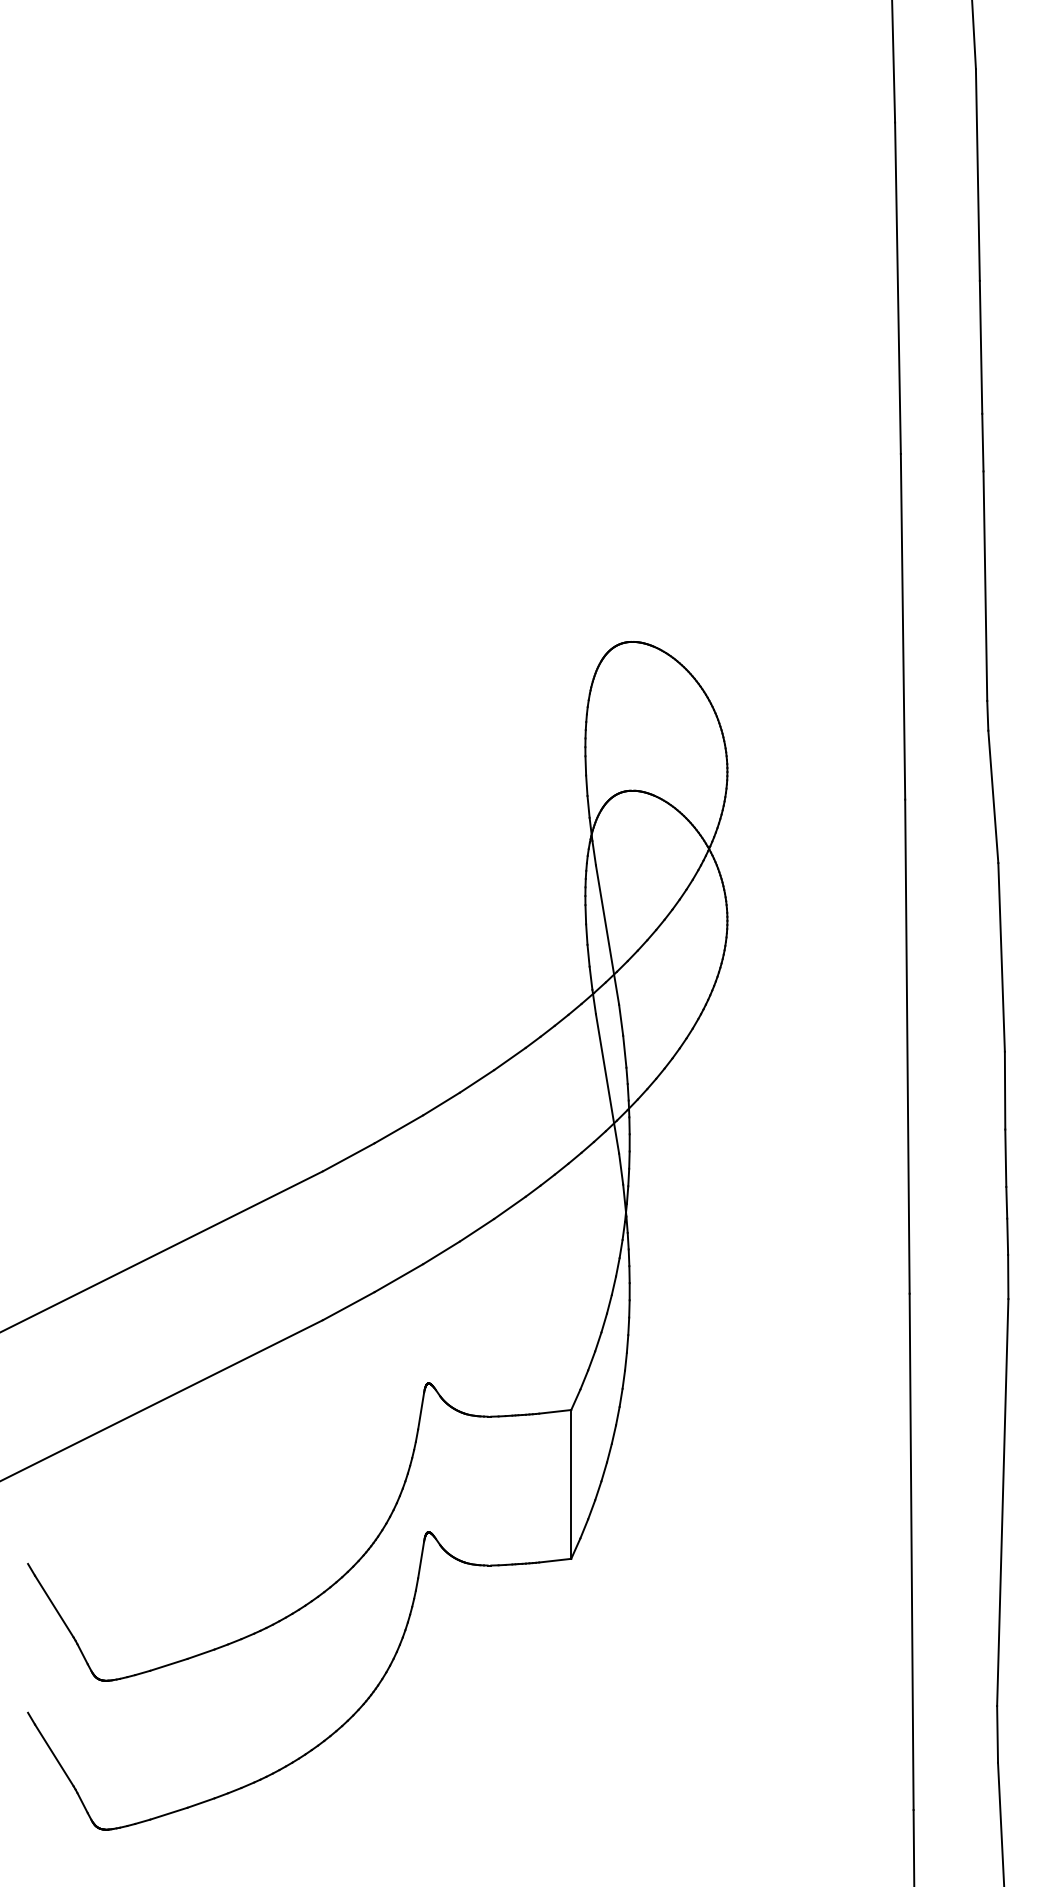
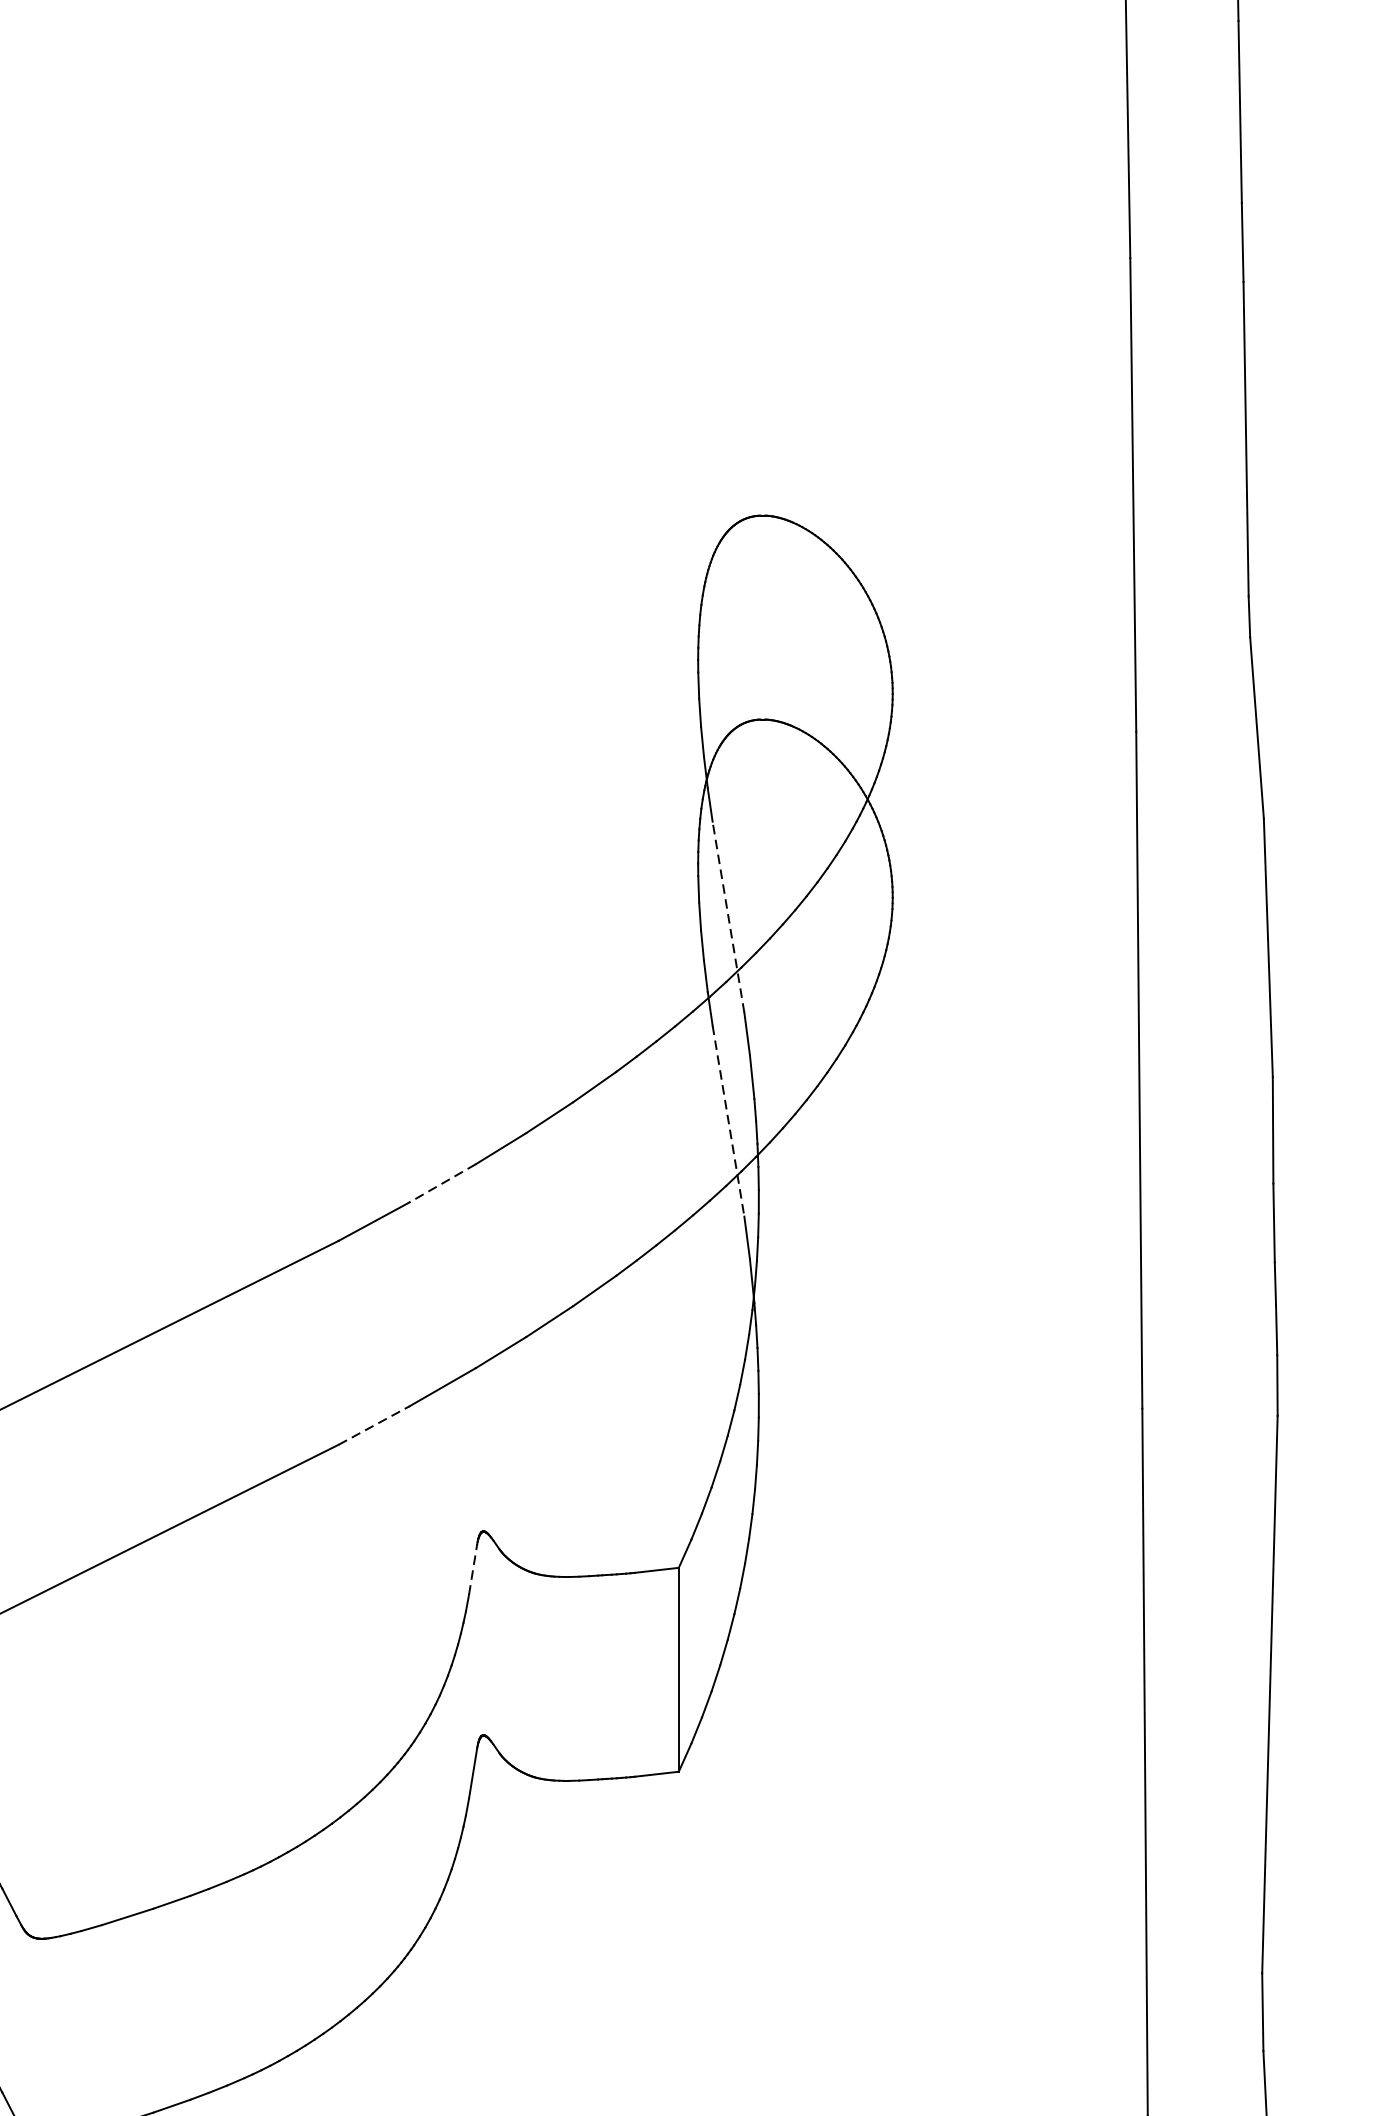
line: (607, 935) -> (728, 917), solid -> dashed
line: (607, 1083) -> (728, 1120), solid -> dashed
line: (398, 1129) -> (442, 1183), solid -> dashed
line: (349, 1305) -> (375, 1424), solid -> dashed
line: (421, 1411) -> (473, 1569), solid -> dashed

